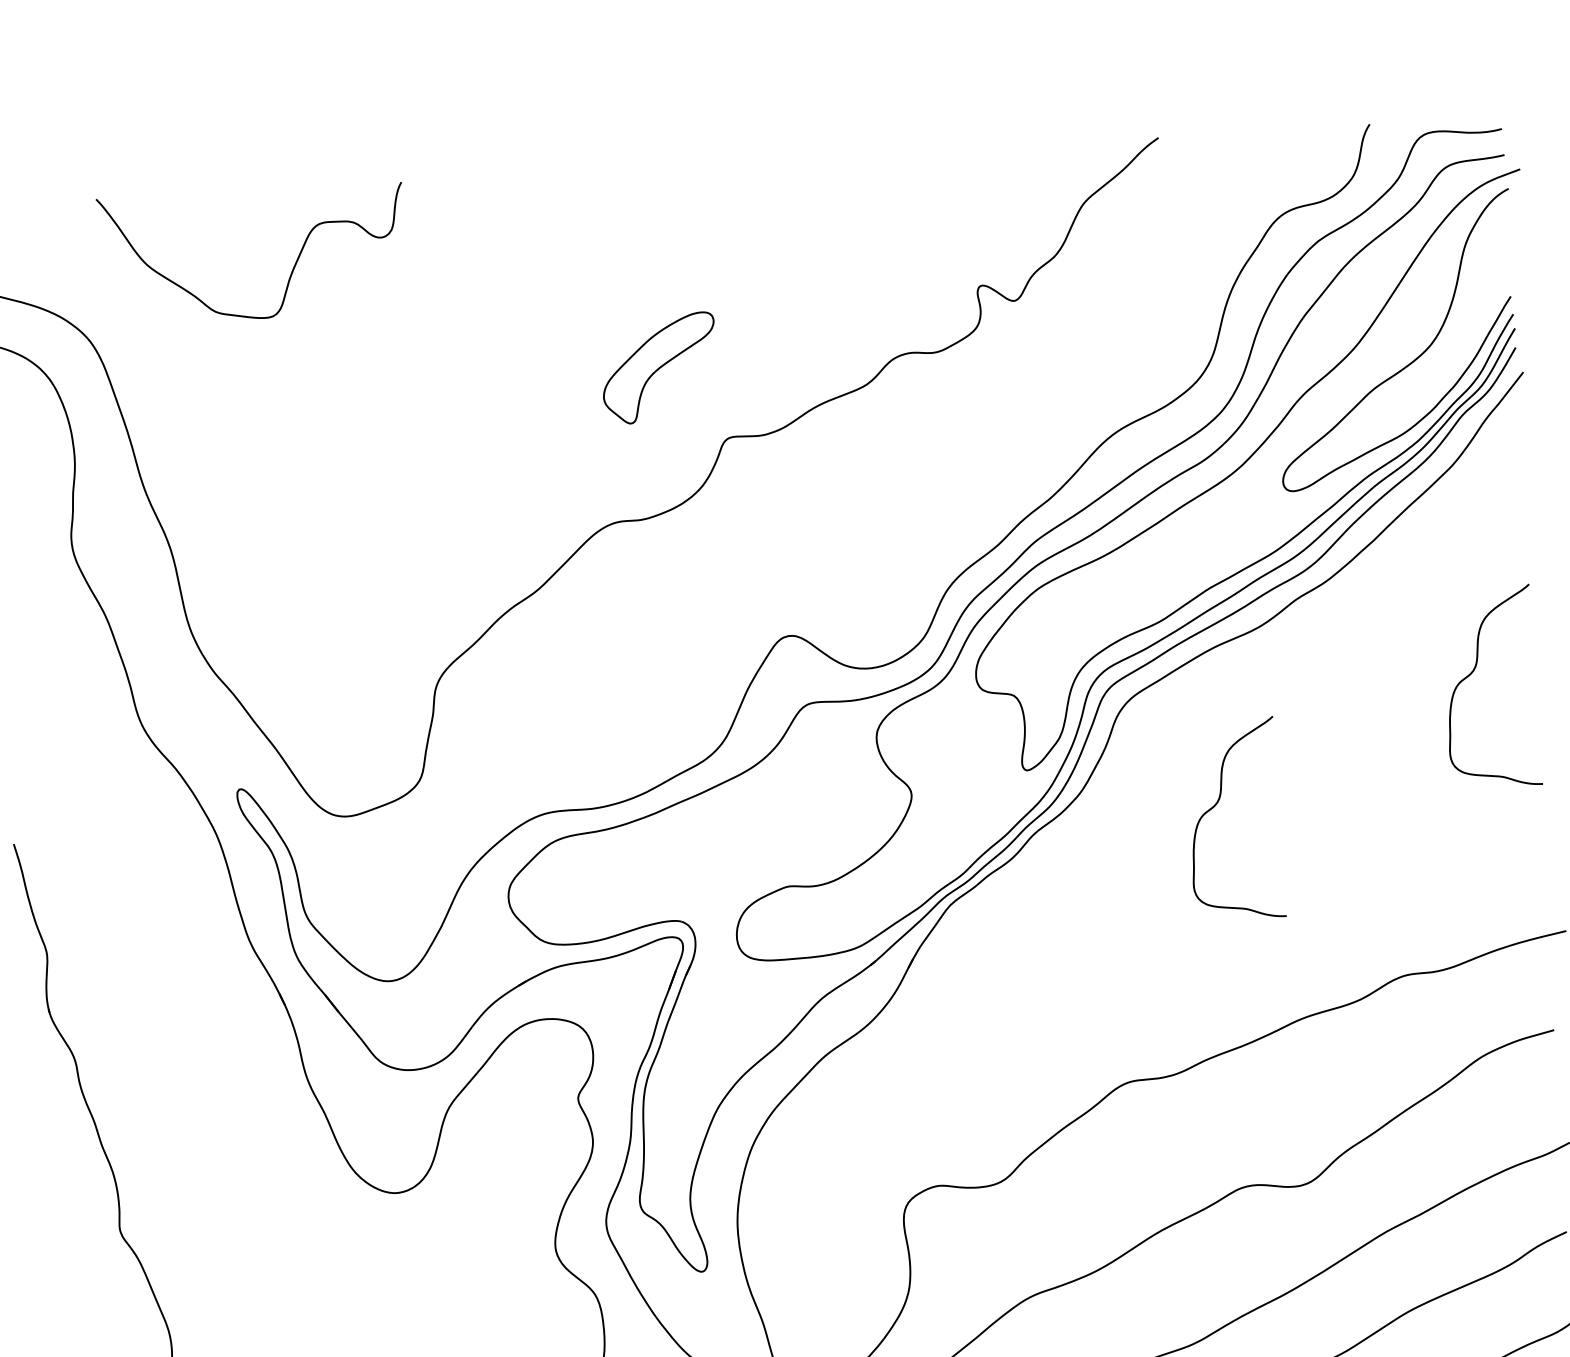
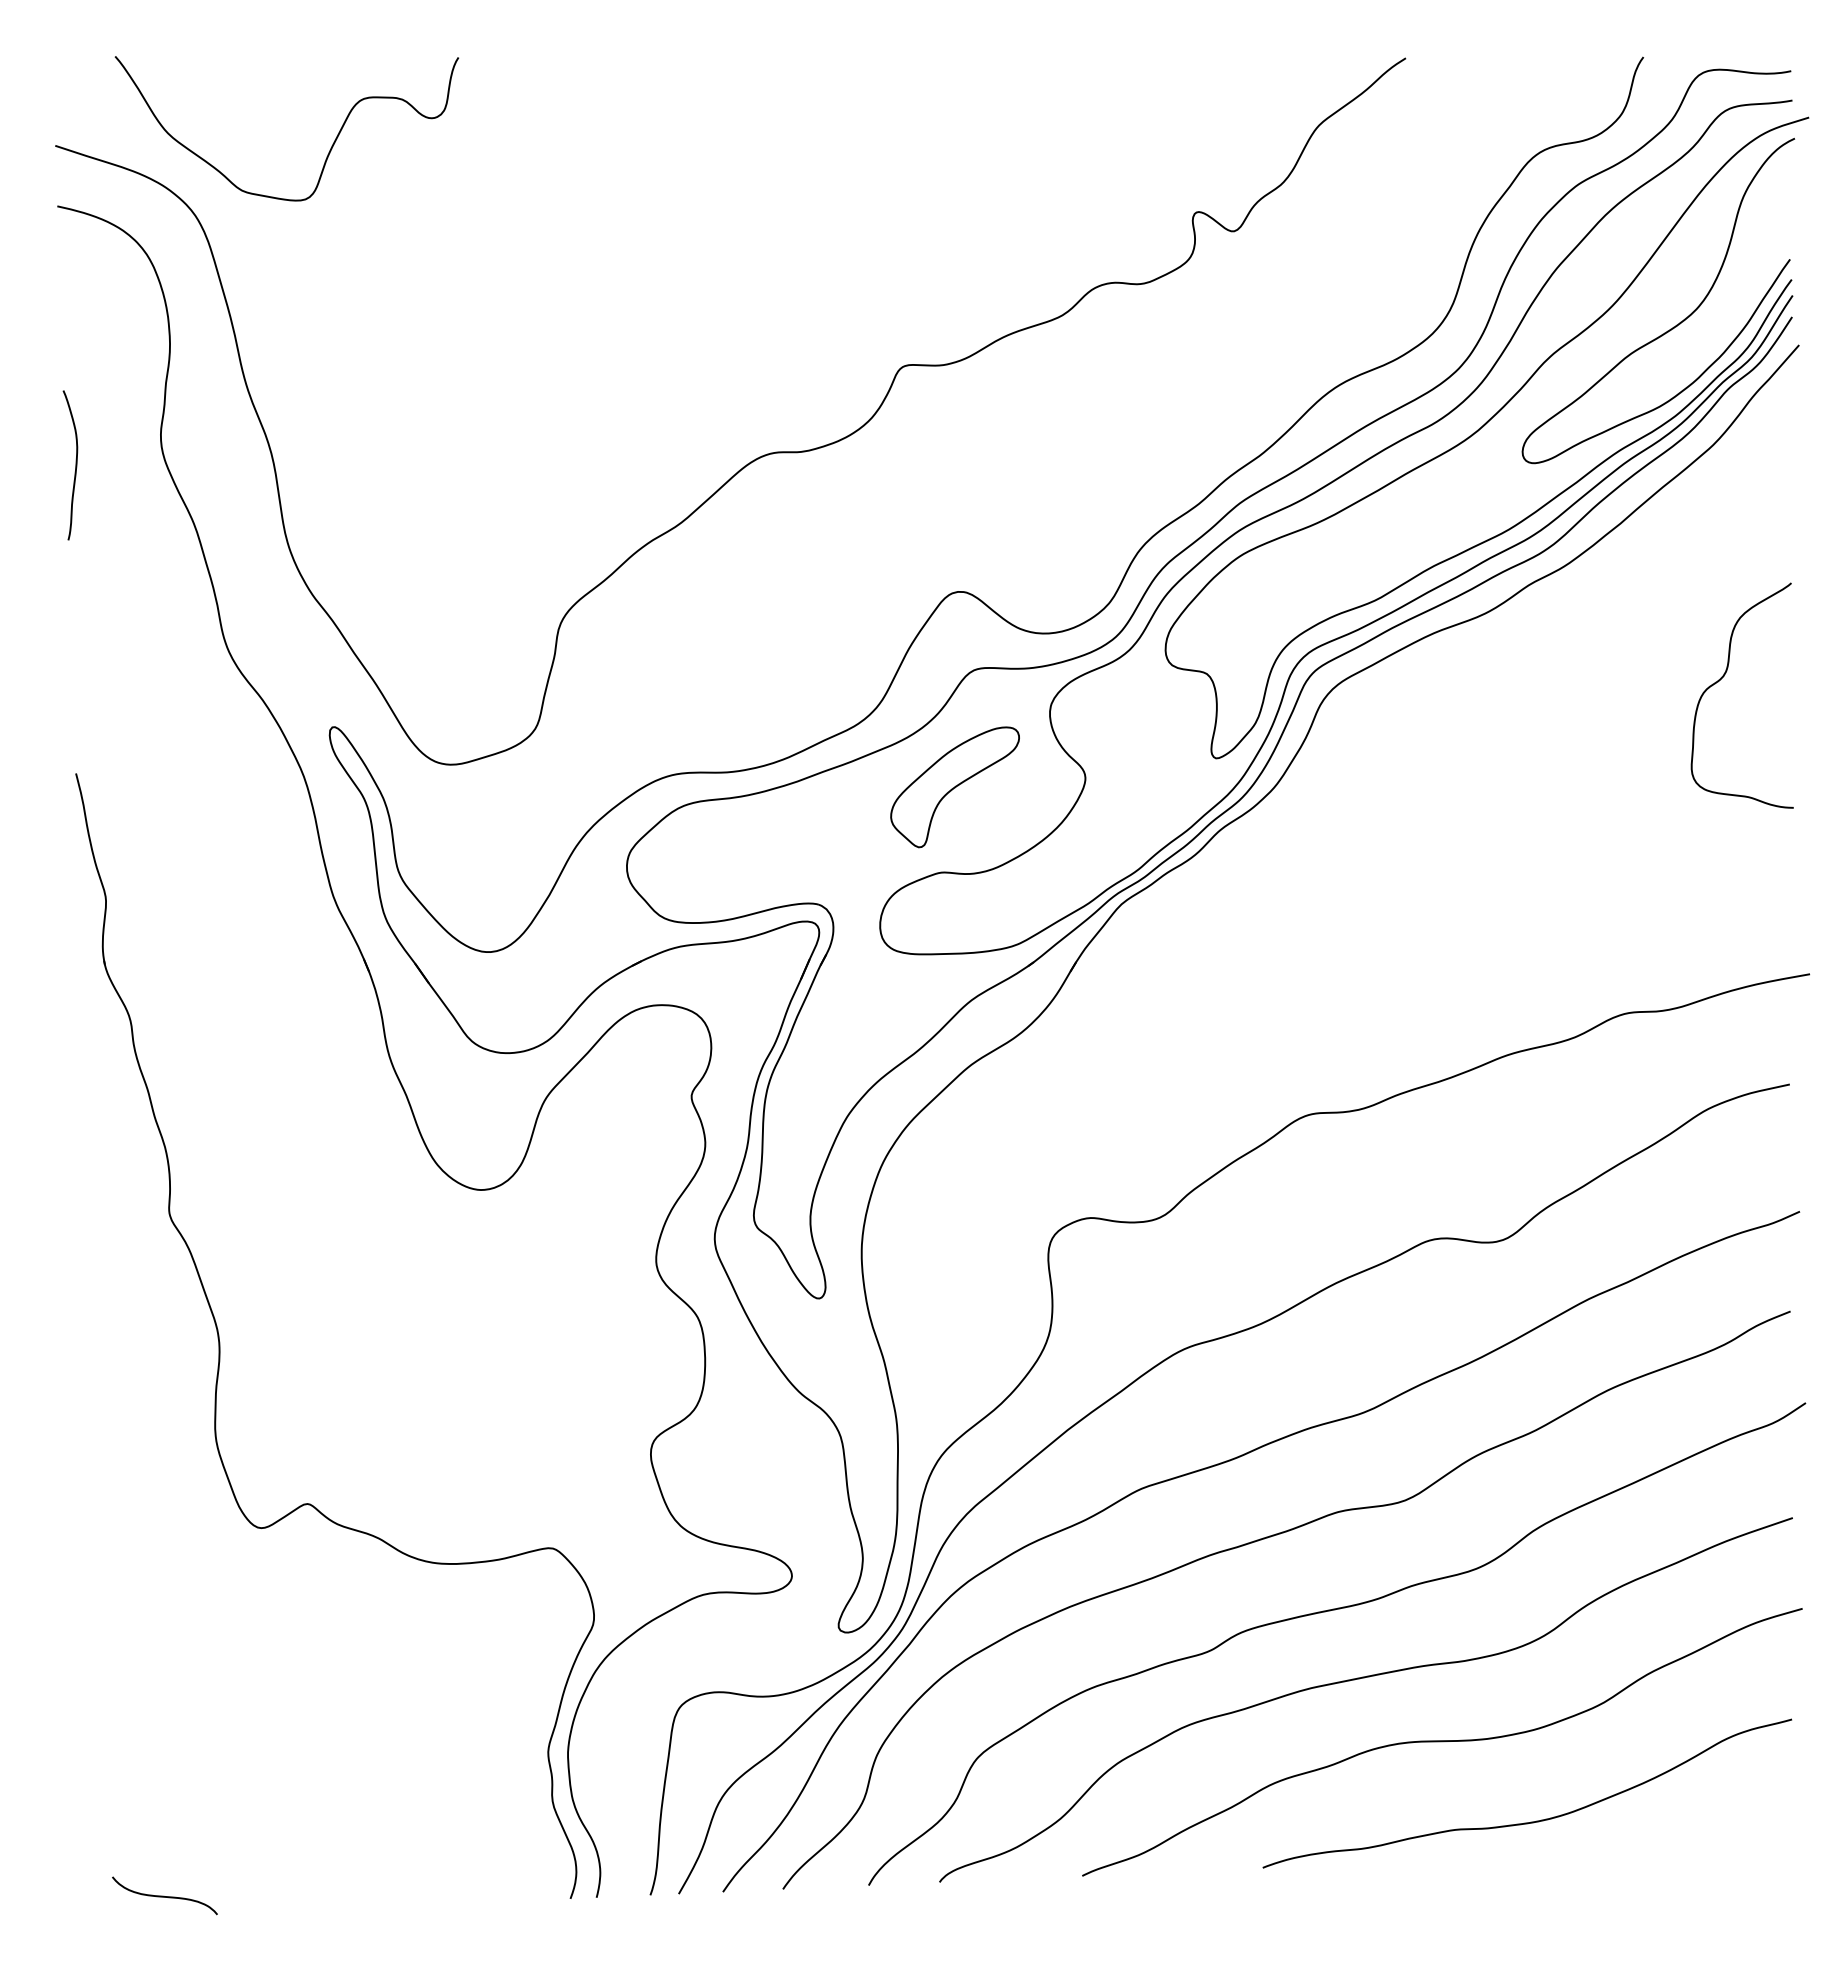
curve: (293, 267) -> (331, 145), moved
part: (658, 368) -> (954, 787), moved
curve: (1217, 803) -> (1427, 808), removed

